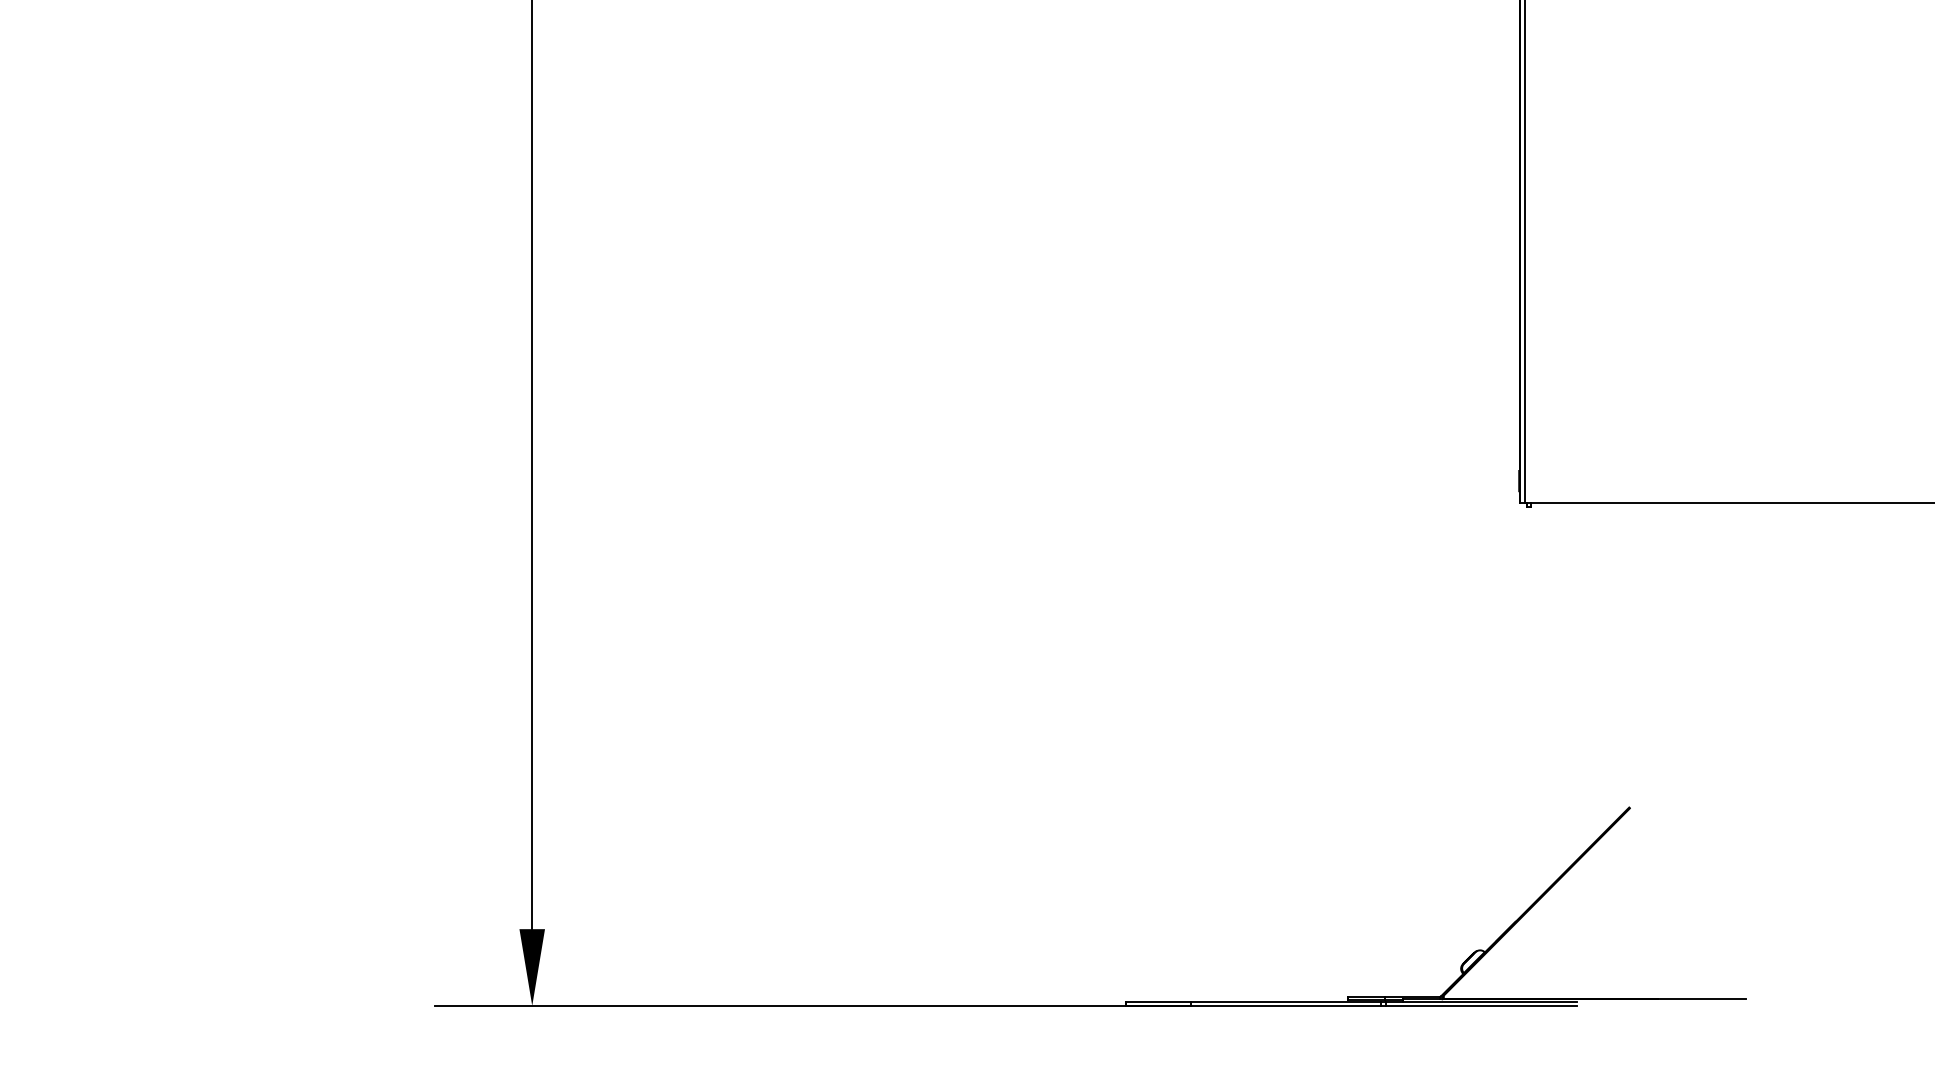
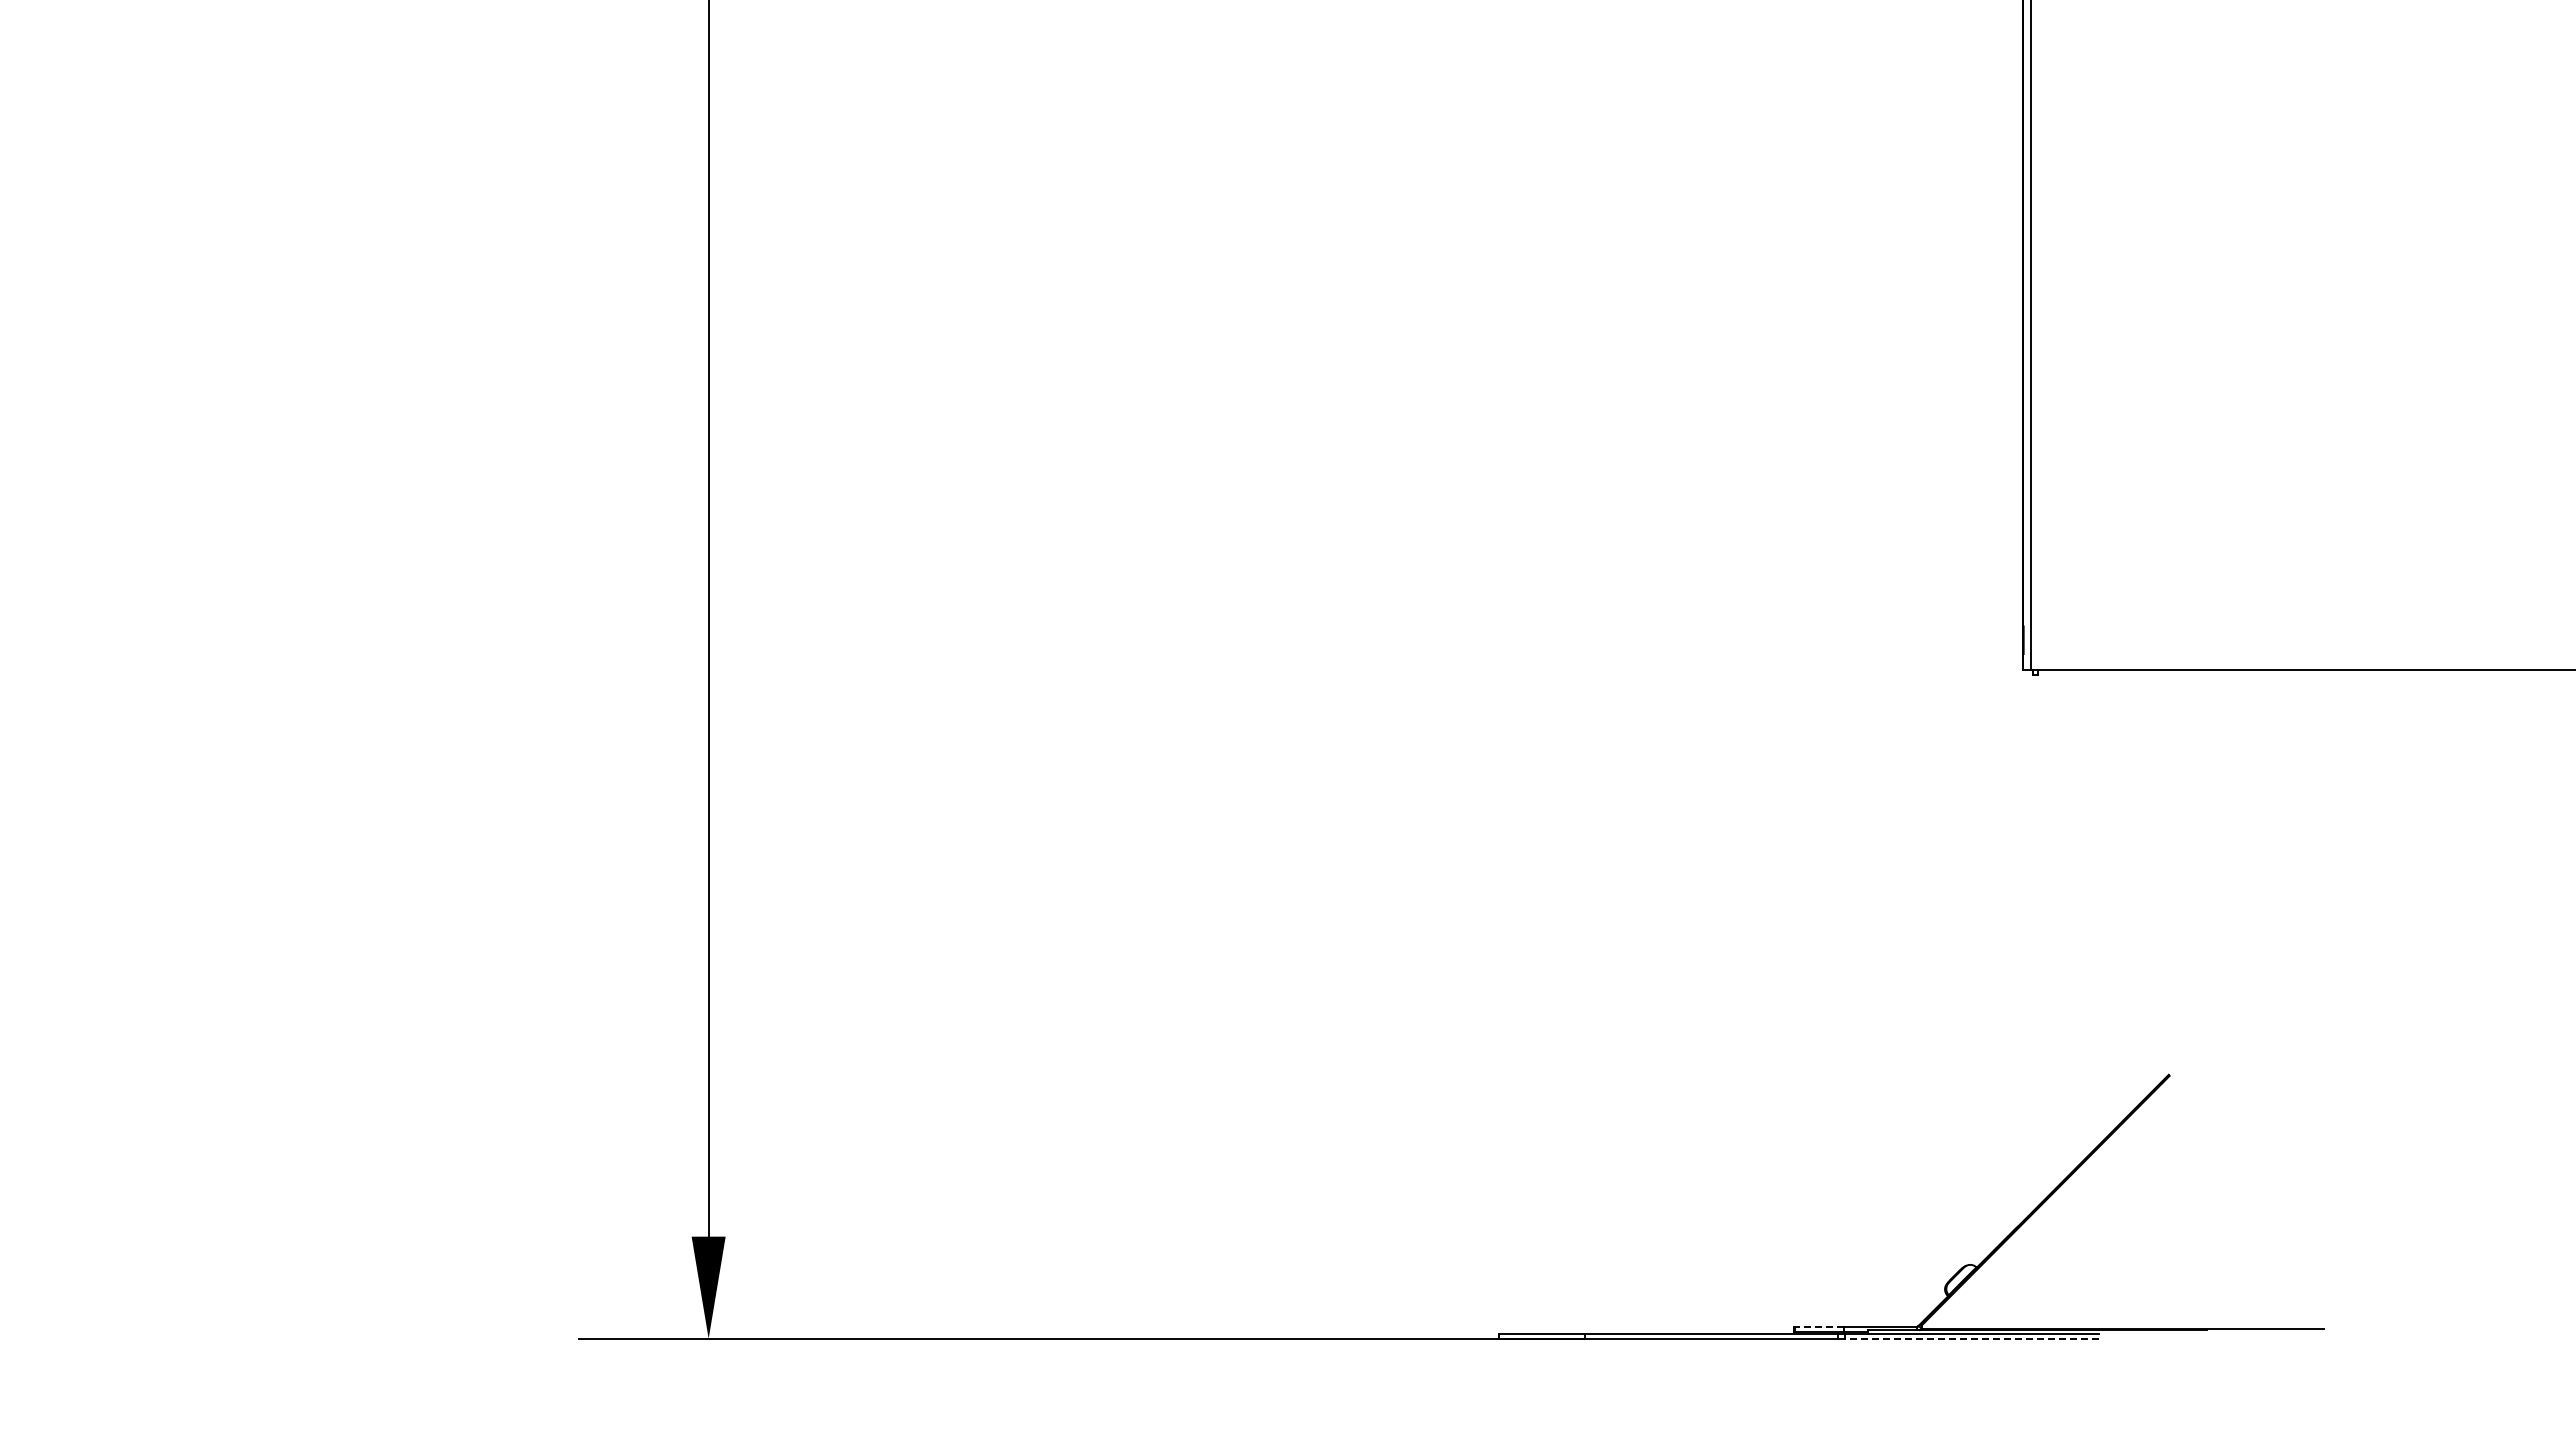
line: (1366, 996) -> (1819, 1326), solid -> dashed
line: (1481, 1005) -> (1972, 1338), solid -> dashed

